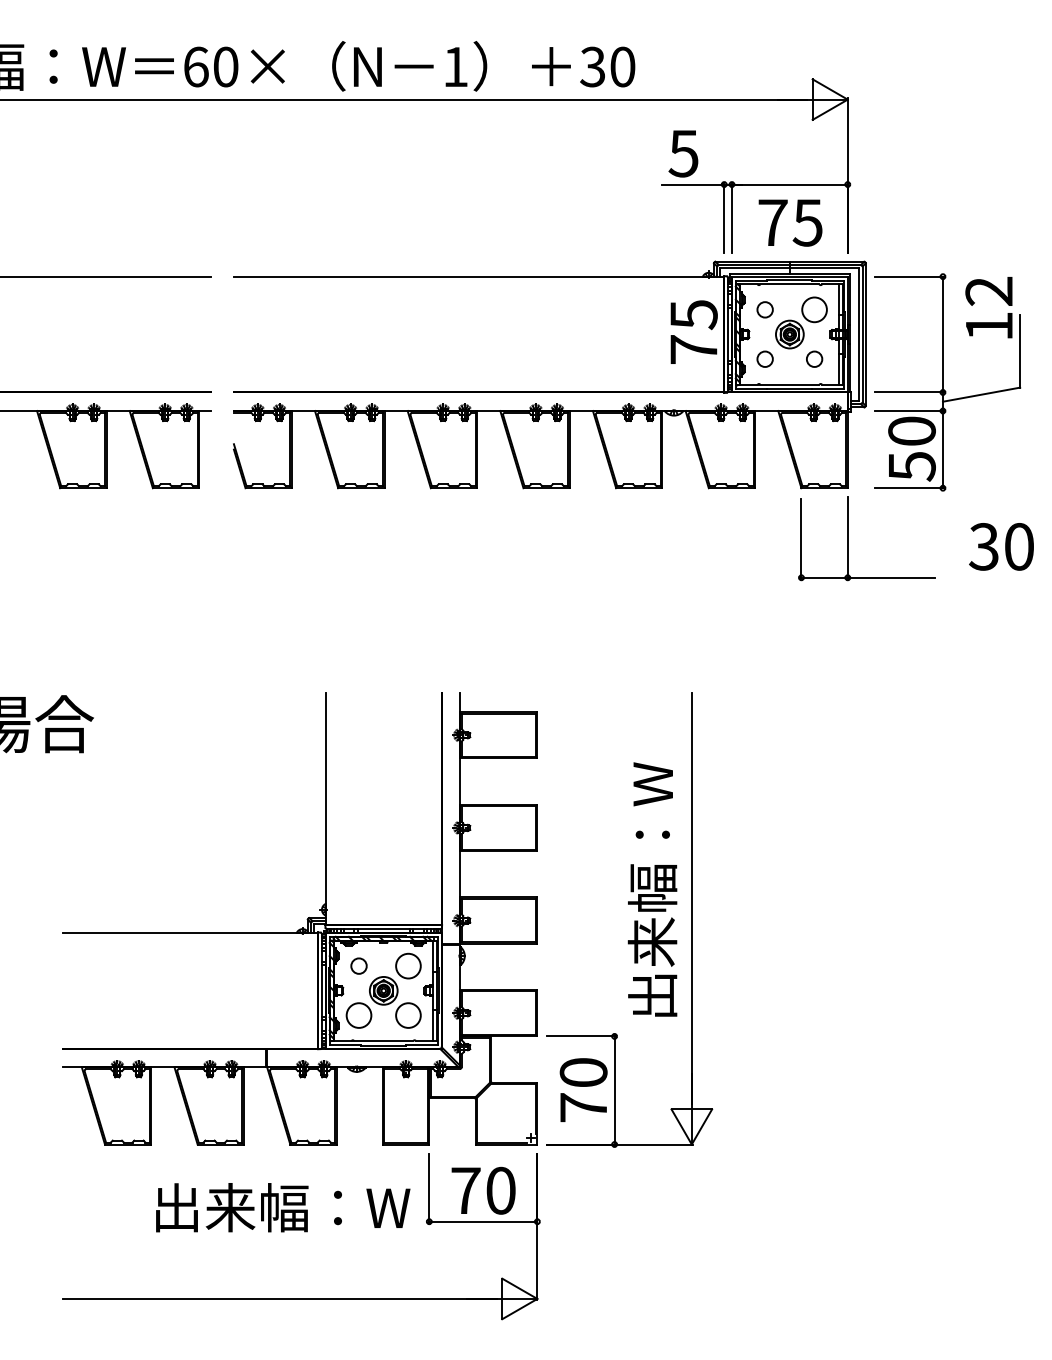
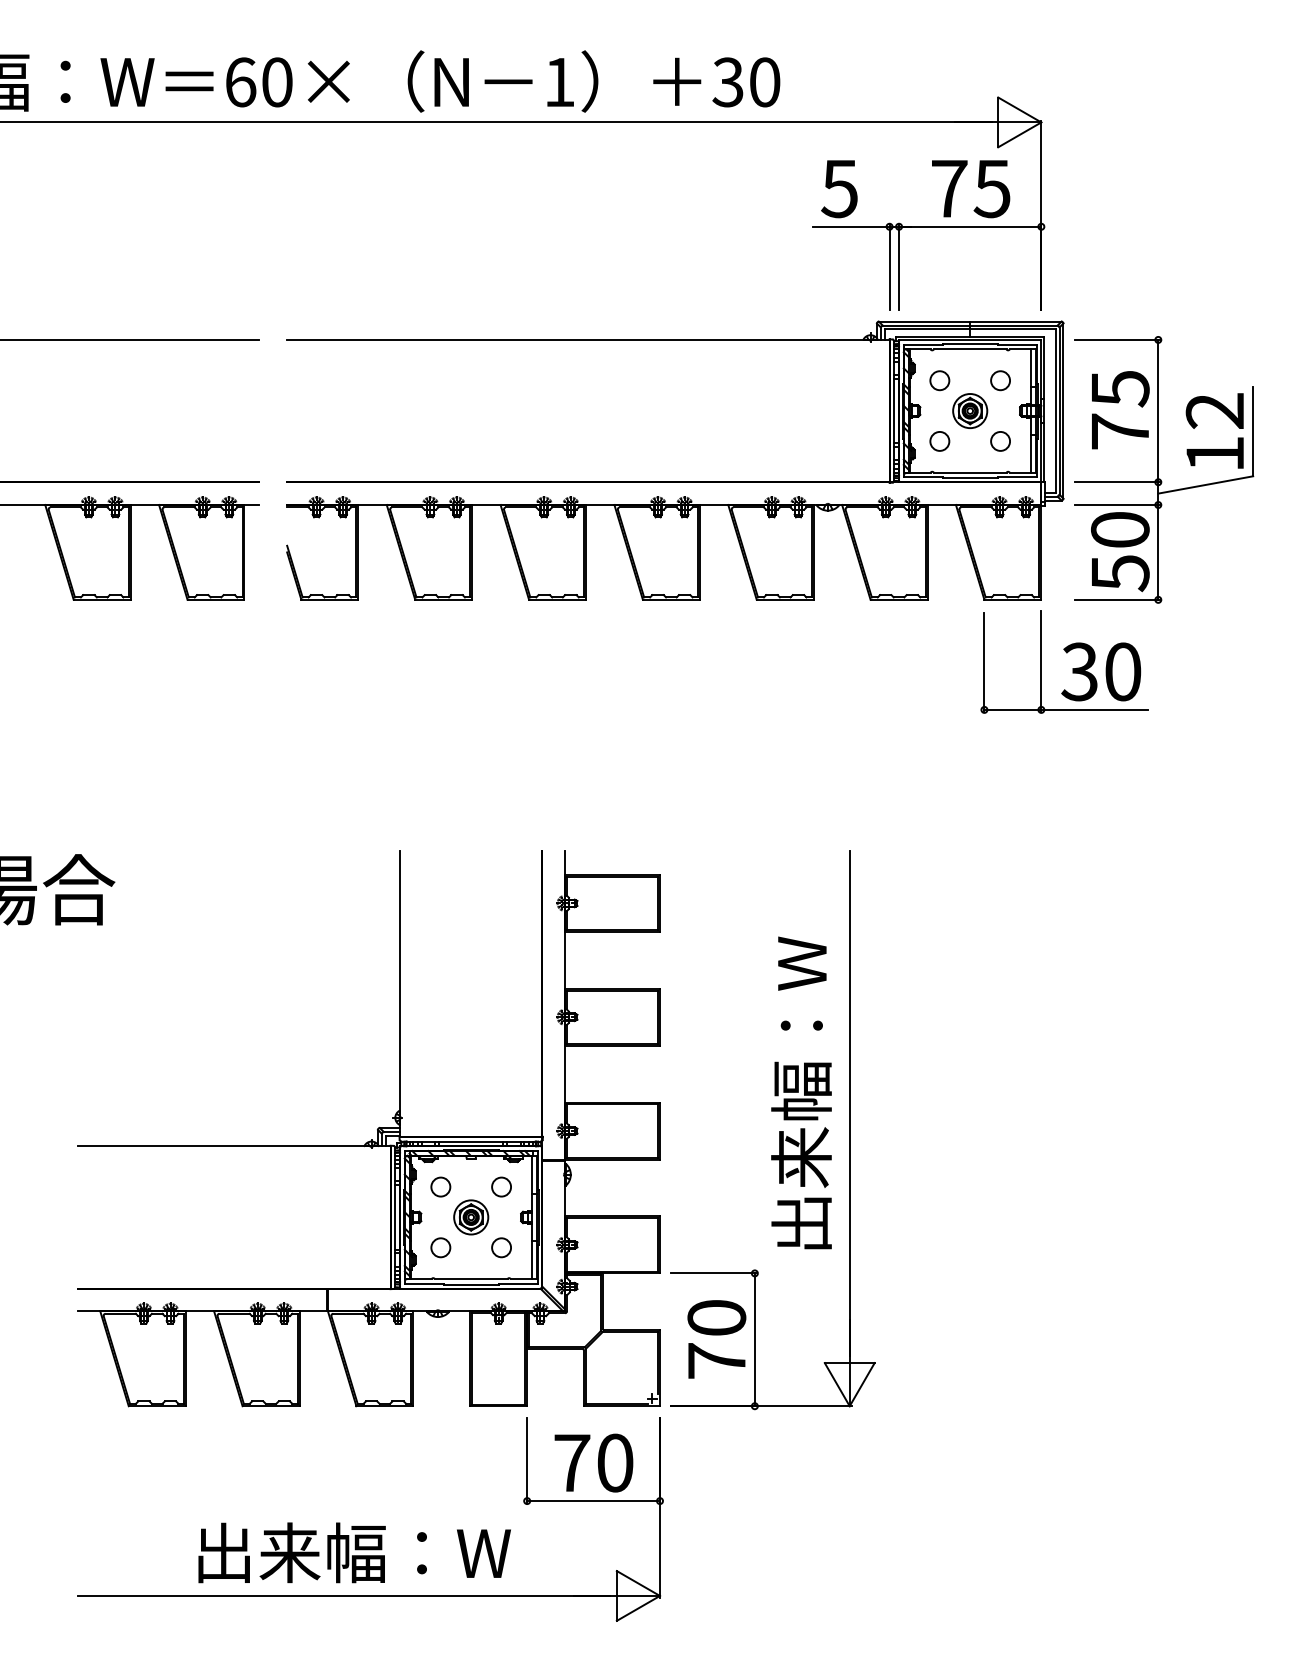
text: (790, 223) -> (971, 189), moved
text: (988, 307) -> (1214, 430), moved
circle: (814, 309) -> (1000, 380), size x0.62
text: (694, 332) -> (1120, 410), moved
text: (1001, 546) -> (1101, 671), moved
circle: (408, 965) -> (501, 1186), size x0.62
circle: (358, 1015) -> (440, 1247), size x0.62
circle: (408, 1015) -> (501, 1247), size x0.62
text: (283, 1207) -> (354, 1552), moved

